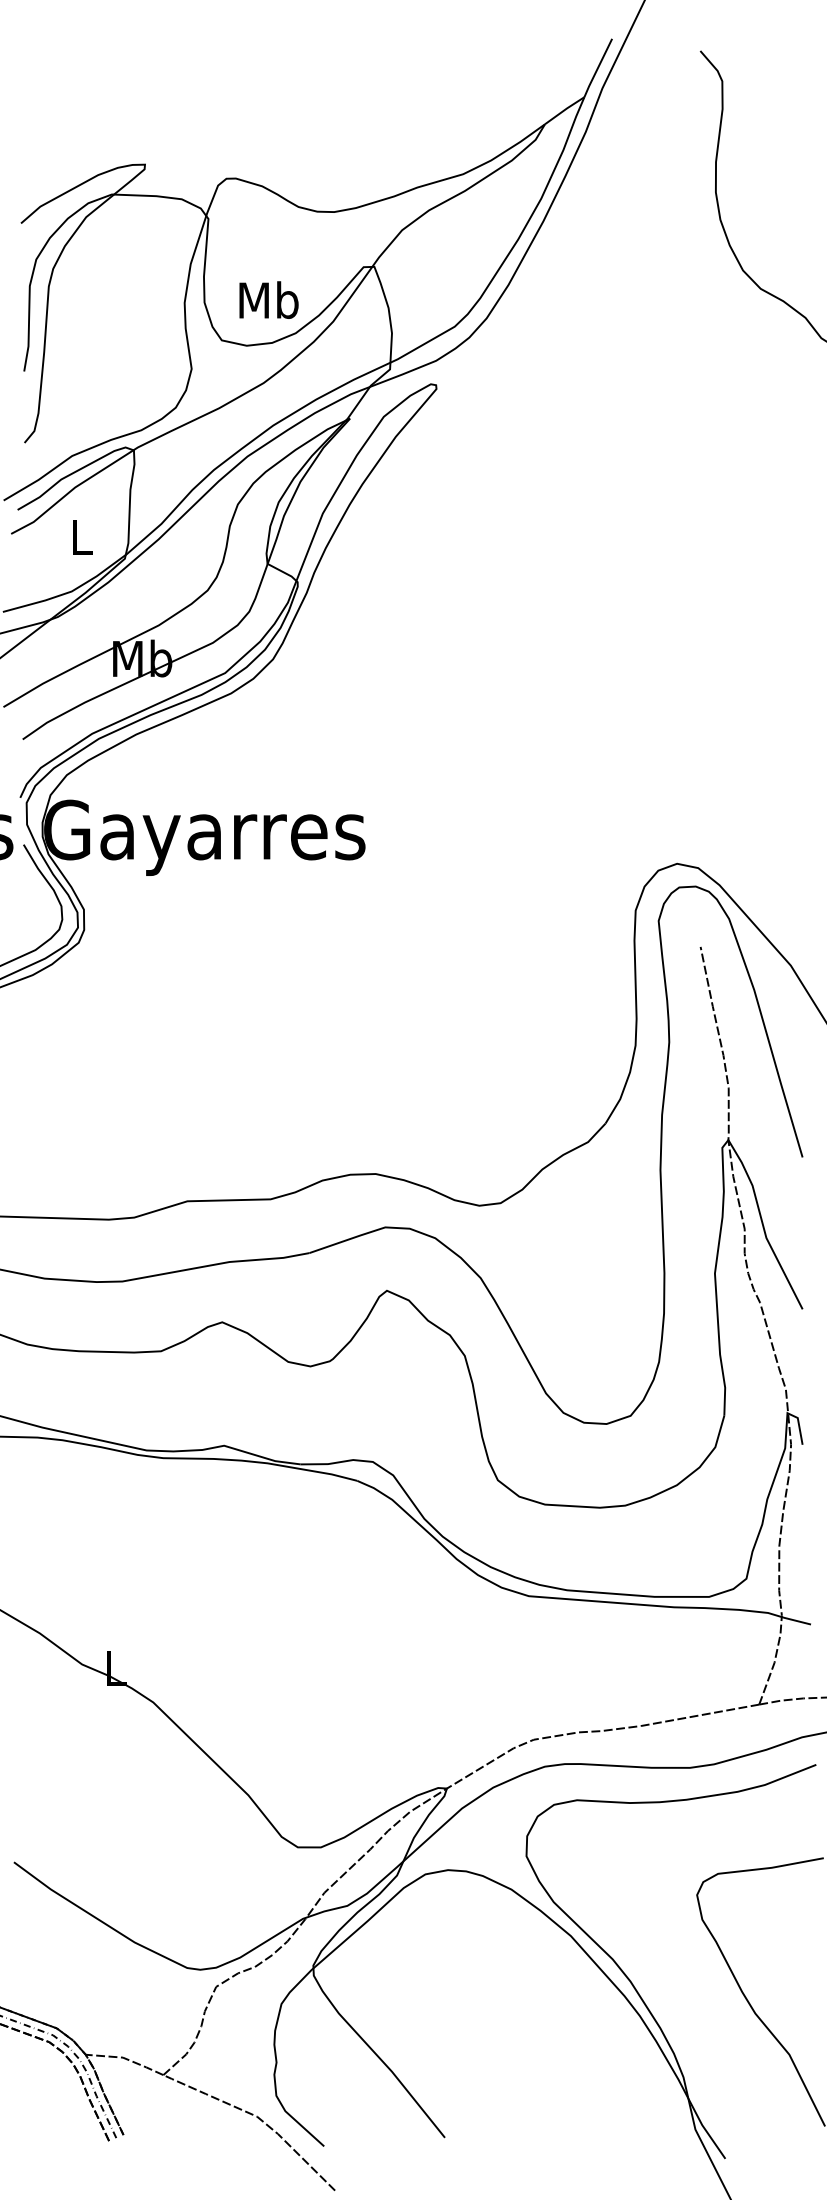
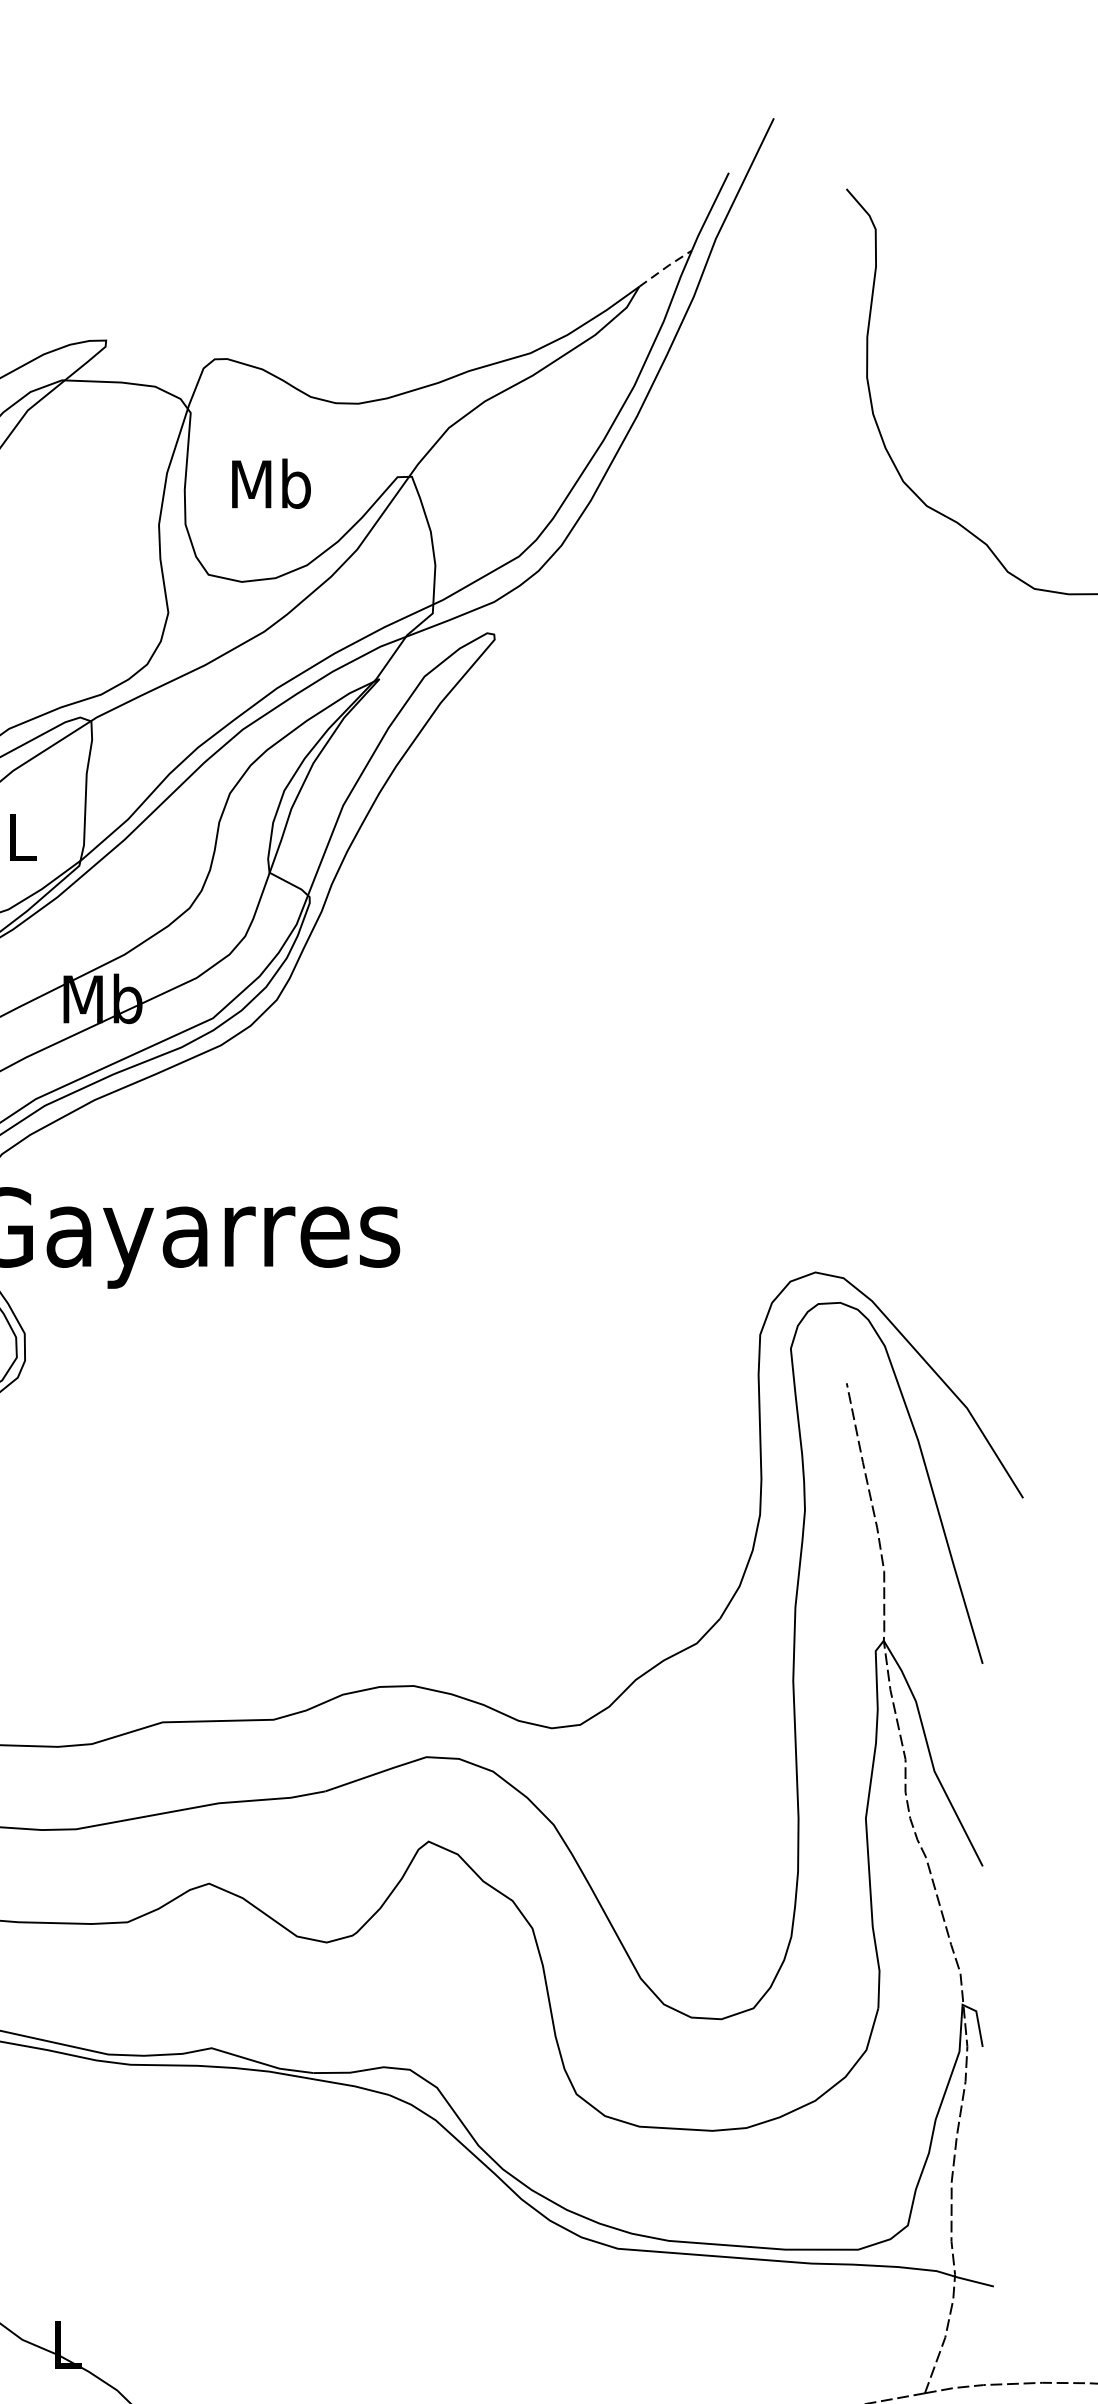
line: (564, 110) -> (665, 268), solid -> dashed
text: (268, 299) -> (270, 482), moved

